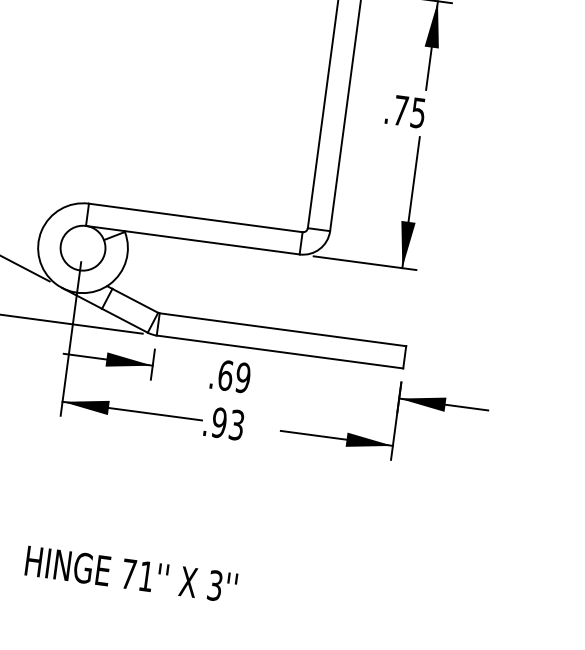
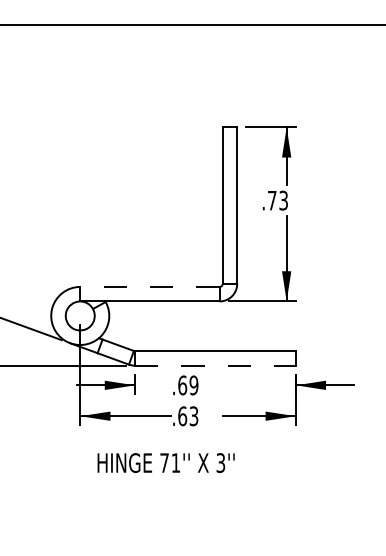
text: (418, 111) -> (283, 199), .75 -> .73
line: (195, 217) -> (149, 286), solid -> dashed
line: (280, 351) -> (215, 365), solid -> dashed
text: (219, 423) -> (182, 416), .93 -> .63
text: (130, 573) -> (165, 462), moved

